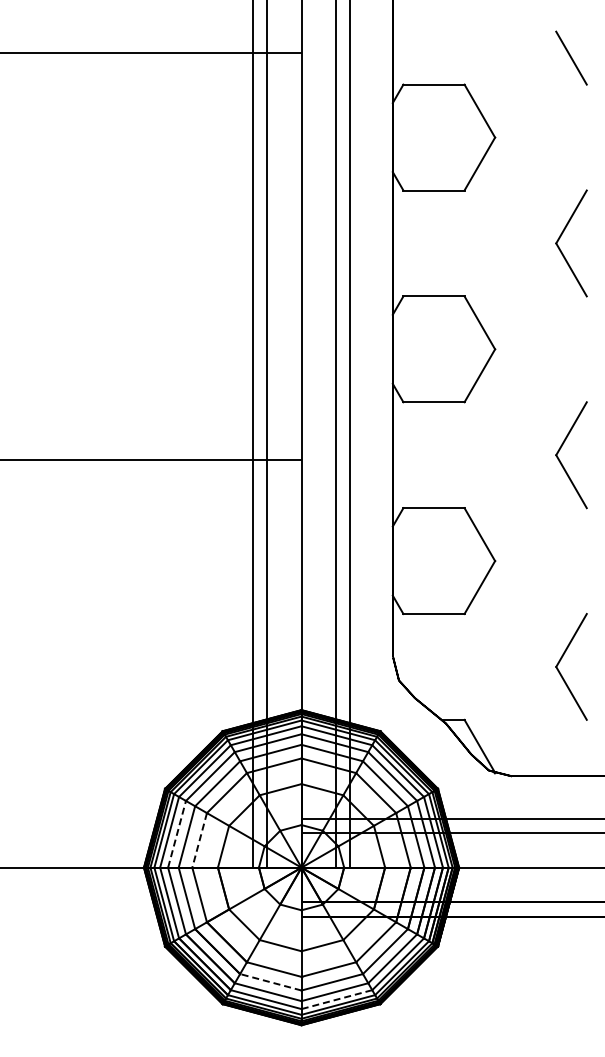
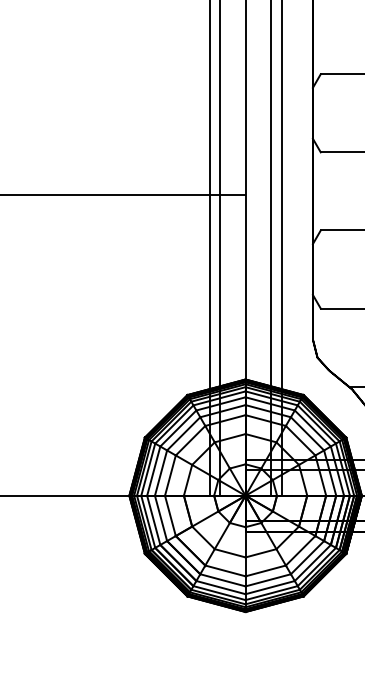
line: (177, 834) -> (154, 471), dashed -> solid
line: (199, 840) -> (170, 475), dashed -> solid
line: (270, 982) -> (222, 580), dashed -> solid
line: (336, 999) -> (271, 593), dashed -> solid

